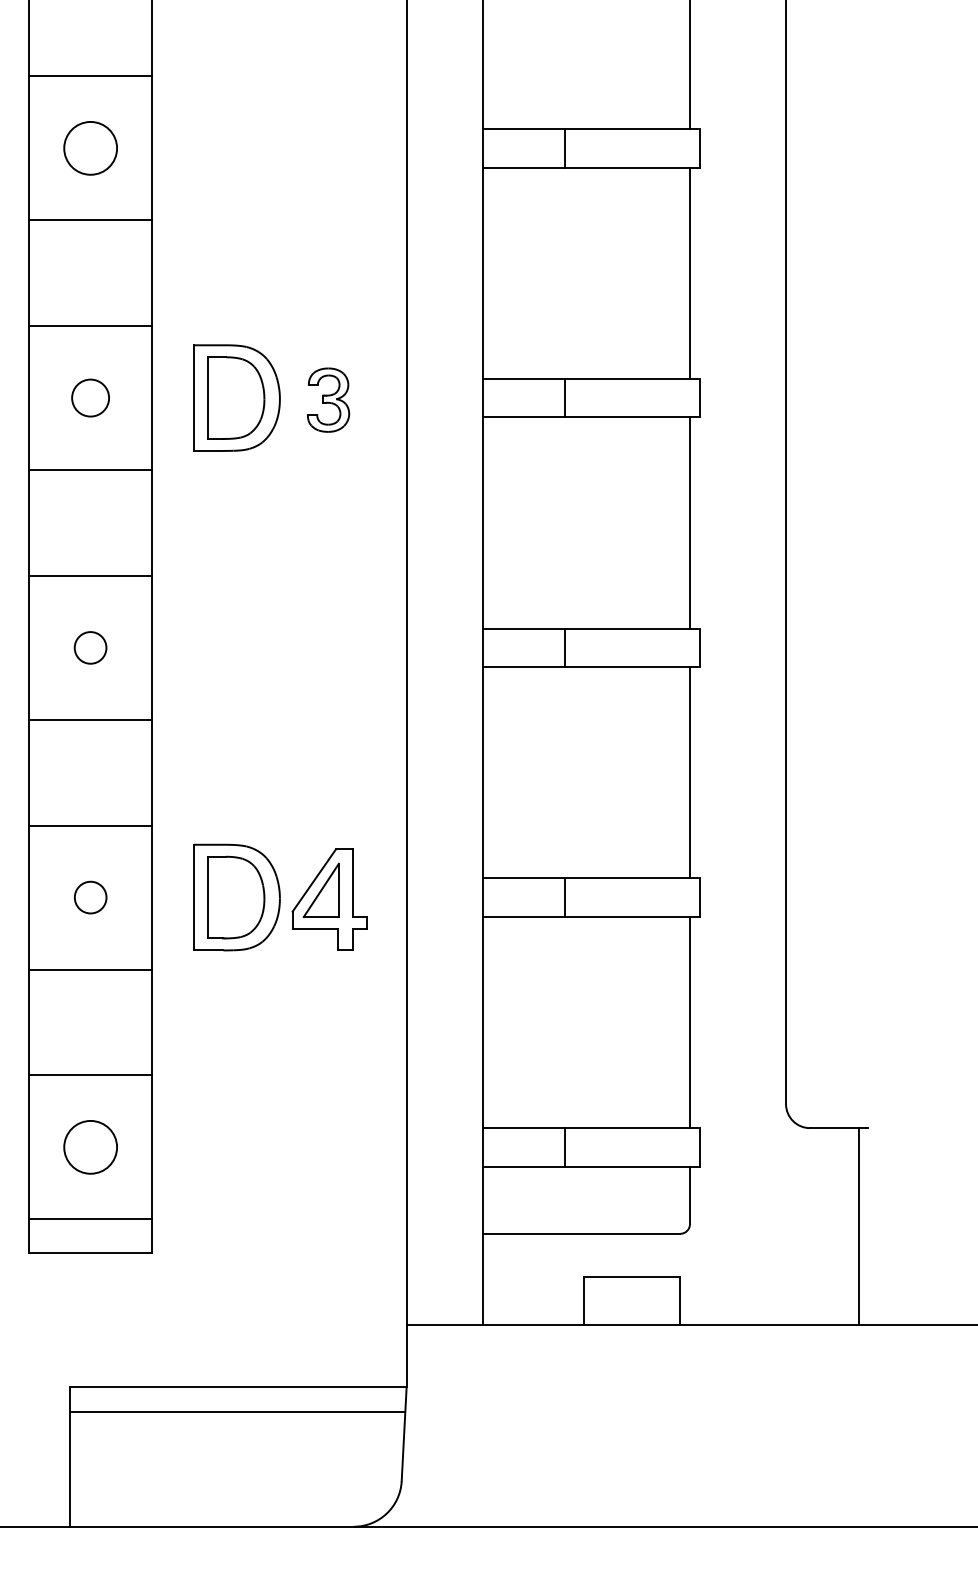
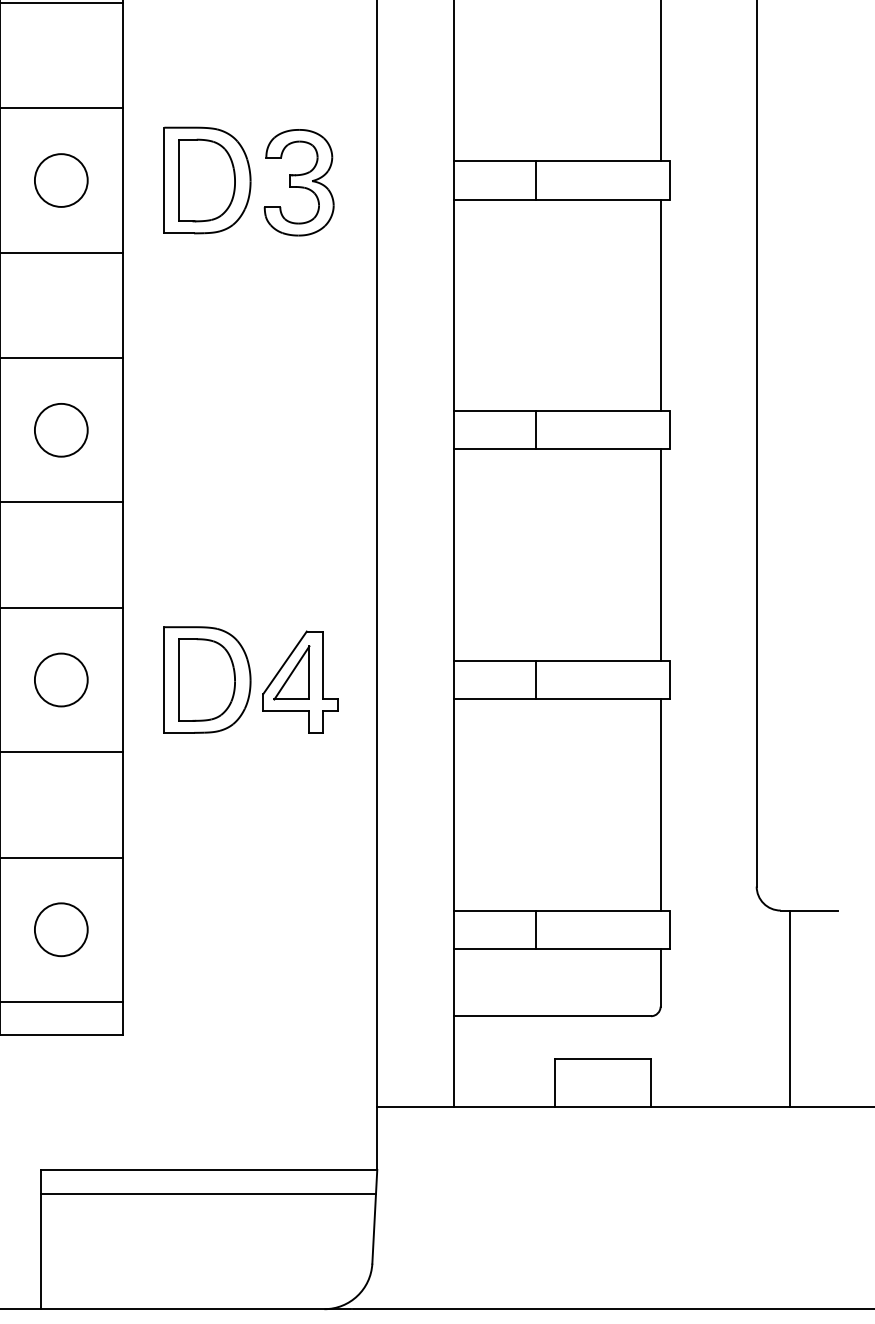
circle: (90, 397) -> (61, 179), size x1.43
part: (328, 399) -> (299, 181), size x1.67
circle: (90, 647) -> (61, 429), size x1.67
circle: (90, 897) -> (61, 679), size x1.67
line: (858, 1226) -> (790, 1008), moved

